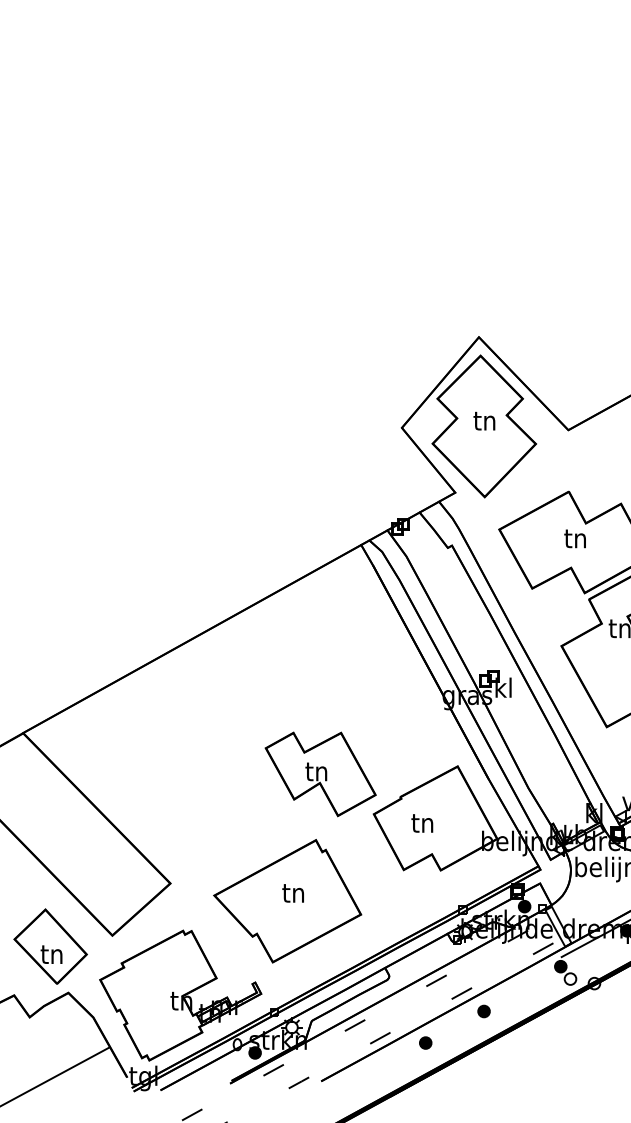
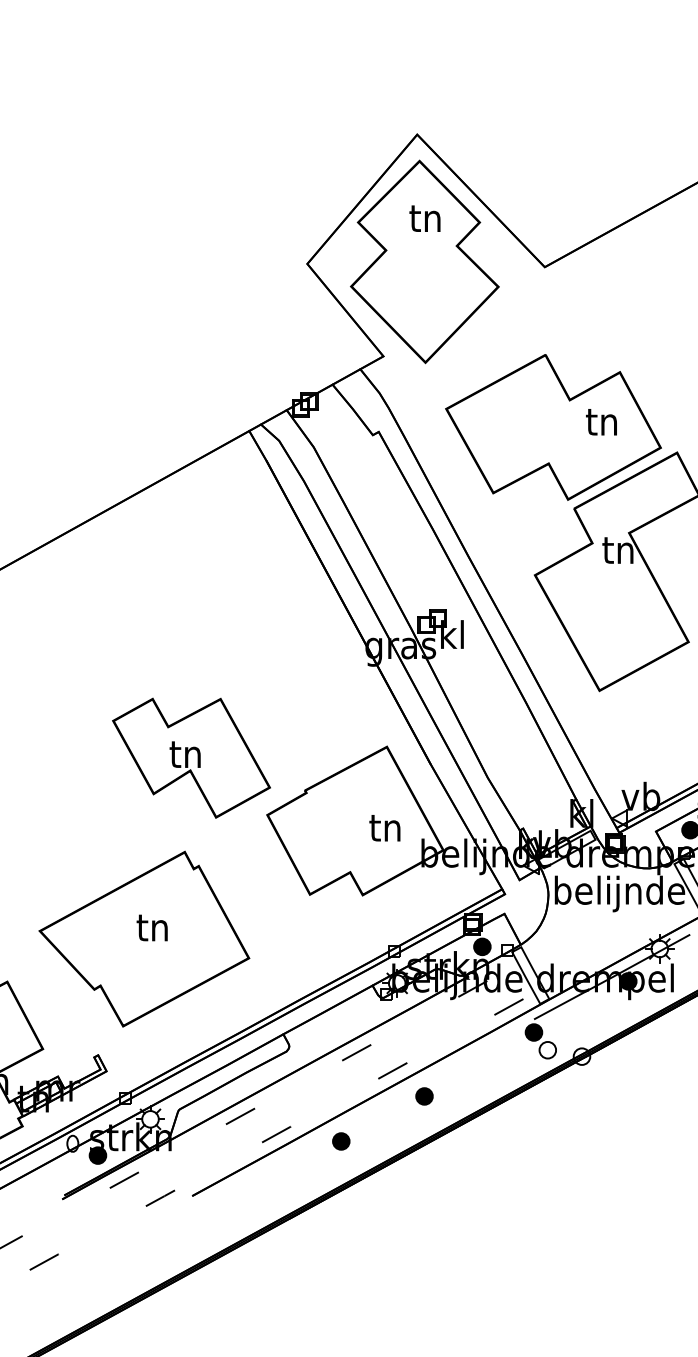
text: (484, 420) -> (425, 217), moved
text: (574, 538) -> (600, 421), moved
text: (422, 823) -> (385, 828), moved

